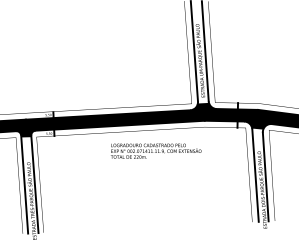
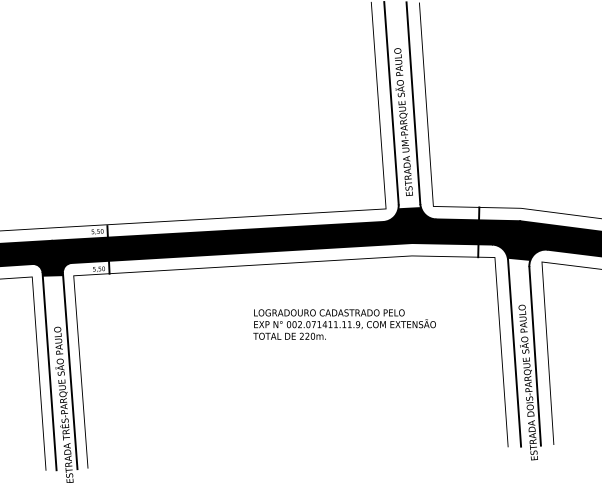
text: (156, 150) -> (345, 323), moved

